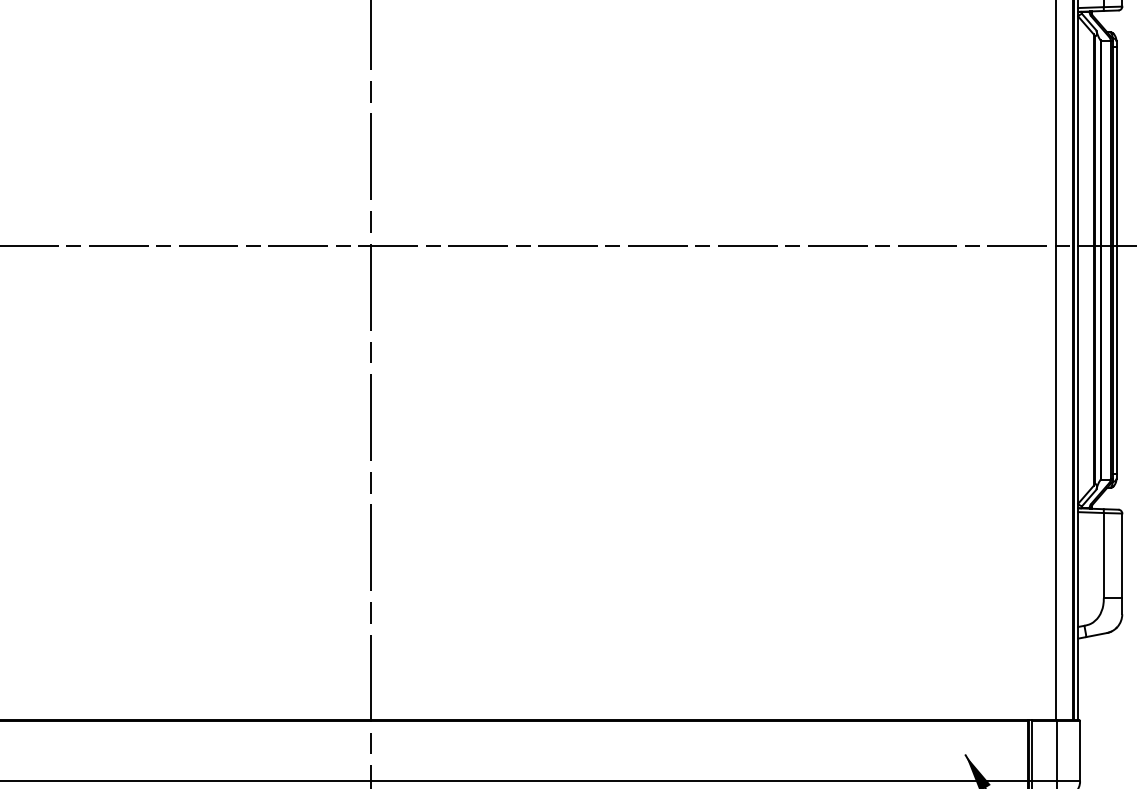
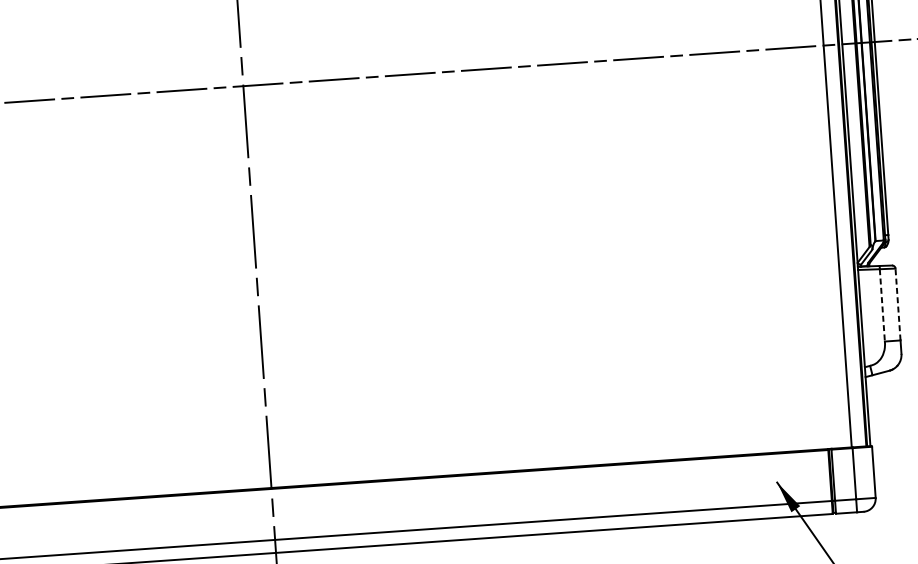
line: (1103, 555) -> (882, 305), solid -> dashed
line: (1122, 555) -> (898, 304), solid -> dashed

